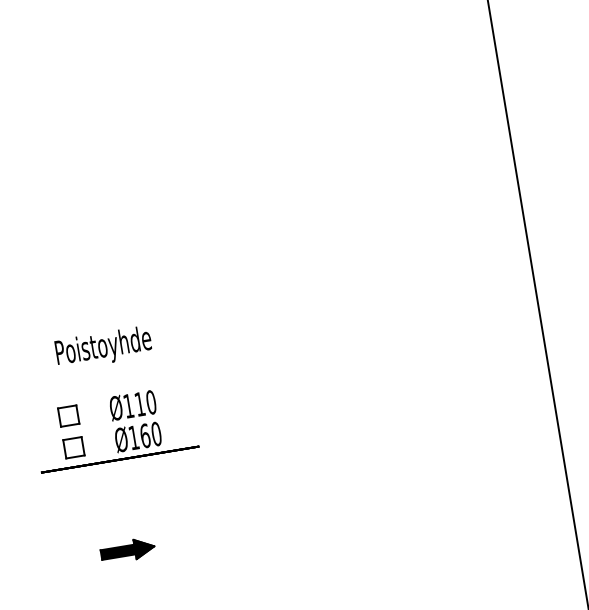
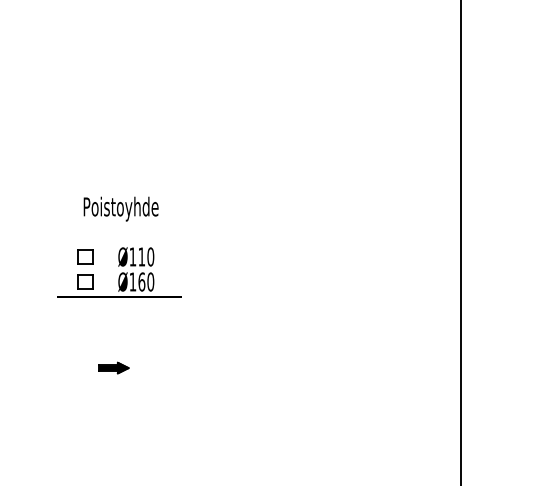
part: (127, 549) -> (113, 367), size x0.7

